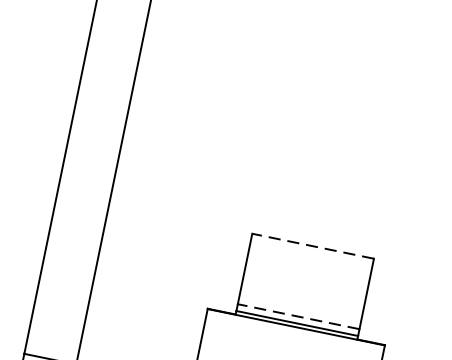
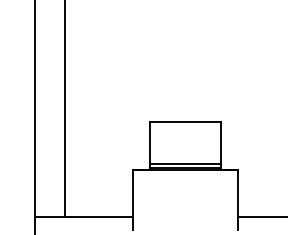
line: (312, 246) -> (185, 122), dashed -> solid
line: (298, 316) -> (185, 163), dashed -> solid

